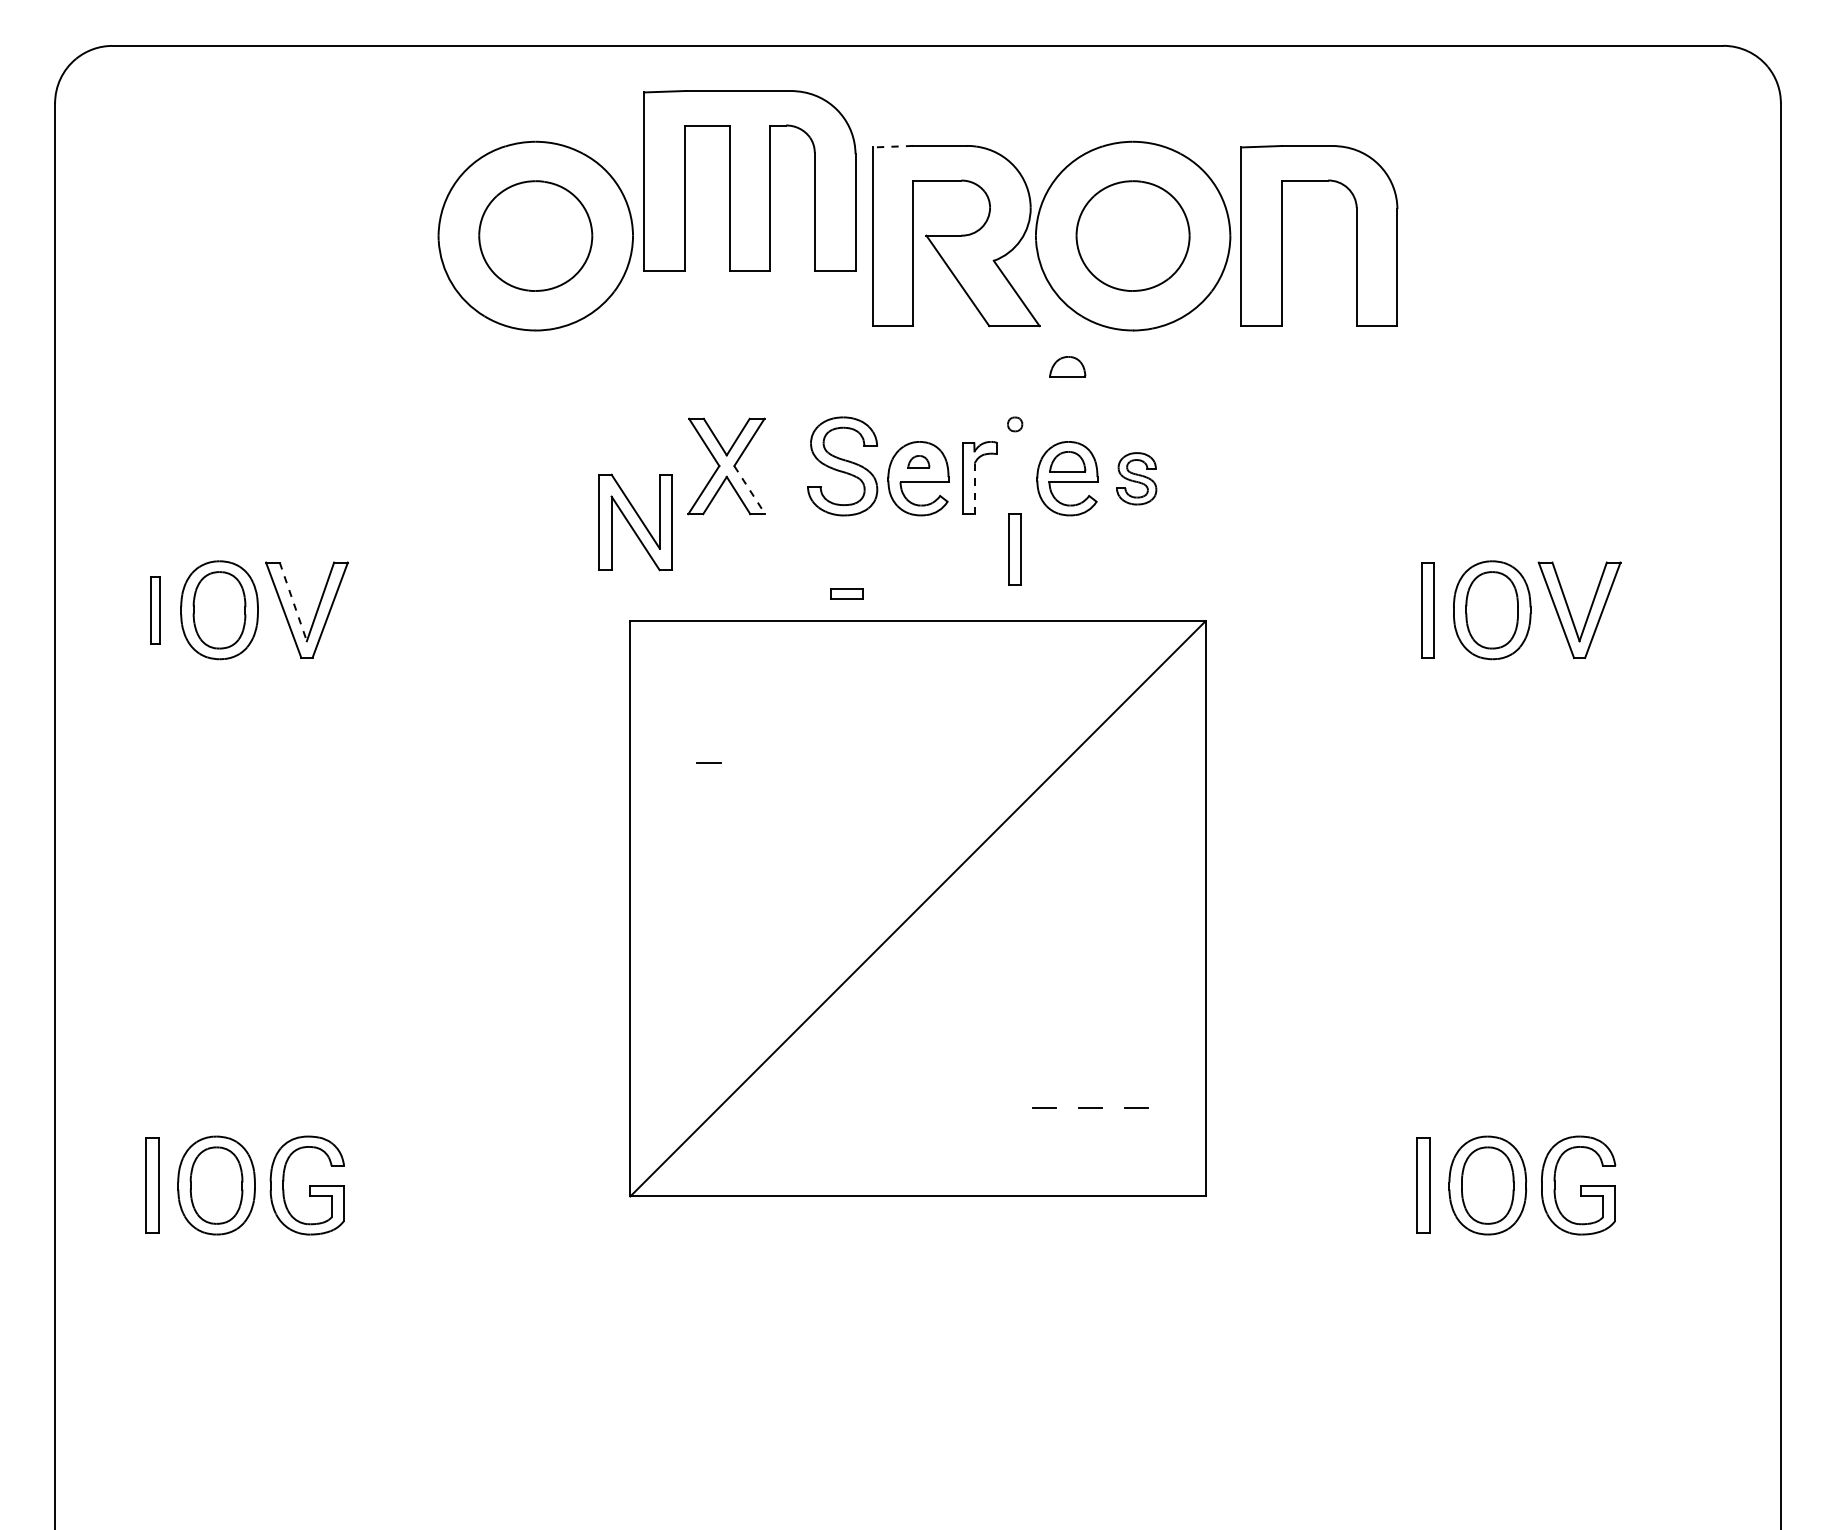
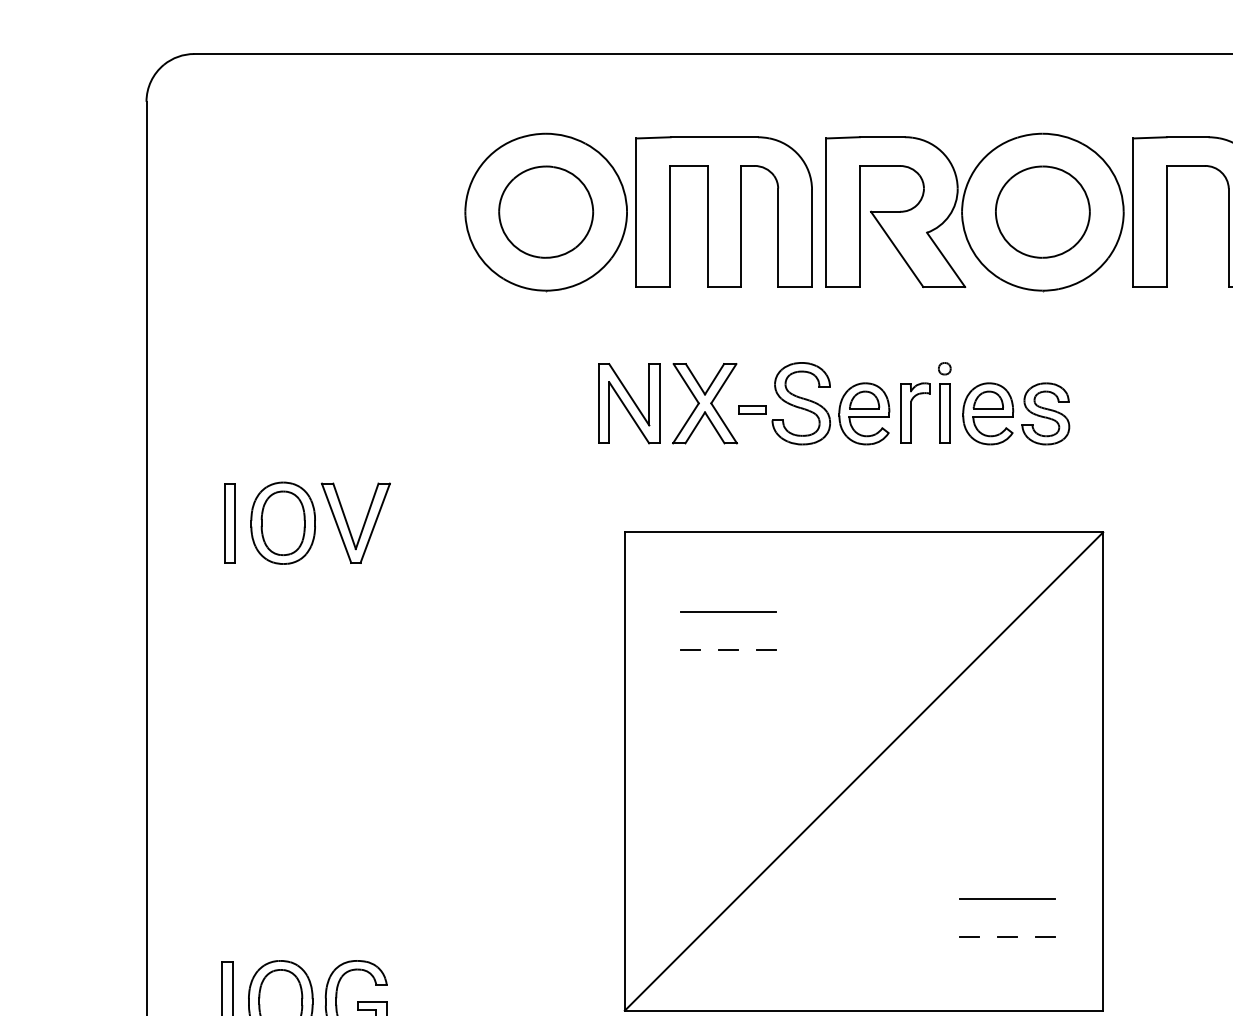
line: (892, 146) -> (842, 137), dashed -> solid
part: (749, 180) -> (723, 211), moved
part: (1067, 366) -> (988, 320), removed
part: (918, 461) -> (864, 399), size x1.67
part: (1136, 478) -> (1045, 413), size x1.43
line: (974, 489) -> (910, 422), dashed -> solid
line: (749, 490) -> (723, 423), dashed -> solid
part: (635, 522) -> (629, 403), moved
part: (1014, 549) -> (944, 413), moved
part: (846, 593) -> (752, 409), moved
line: (293, 601) -> (344, 516), dashed -> solid
part: (155, 610) -> (229, 523), size x1.43
line: (754, 717) -> (728, 612), added
line: (754, 762) -> (728, 649), added
line: (801, 762) -> (767, 649), added
line: (1090, 1062) -> (1007, 899), added

